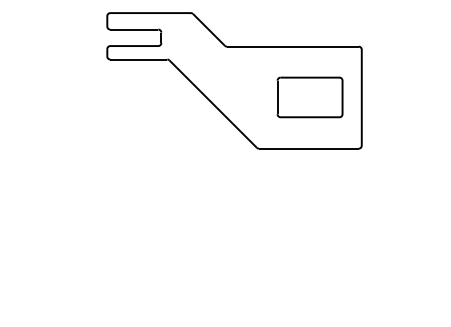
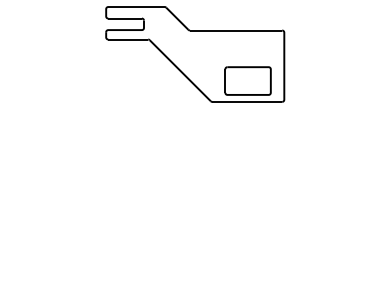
part: (309, 96) -> (247, 80), moved

